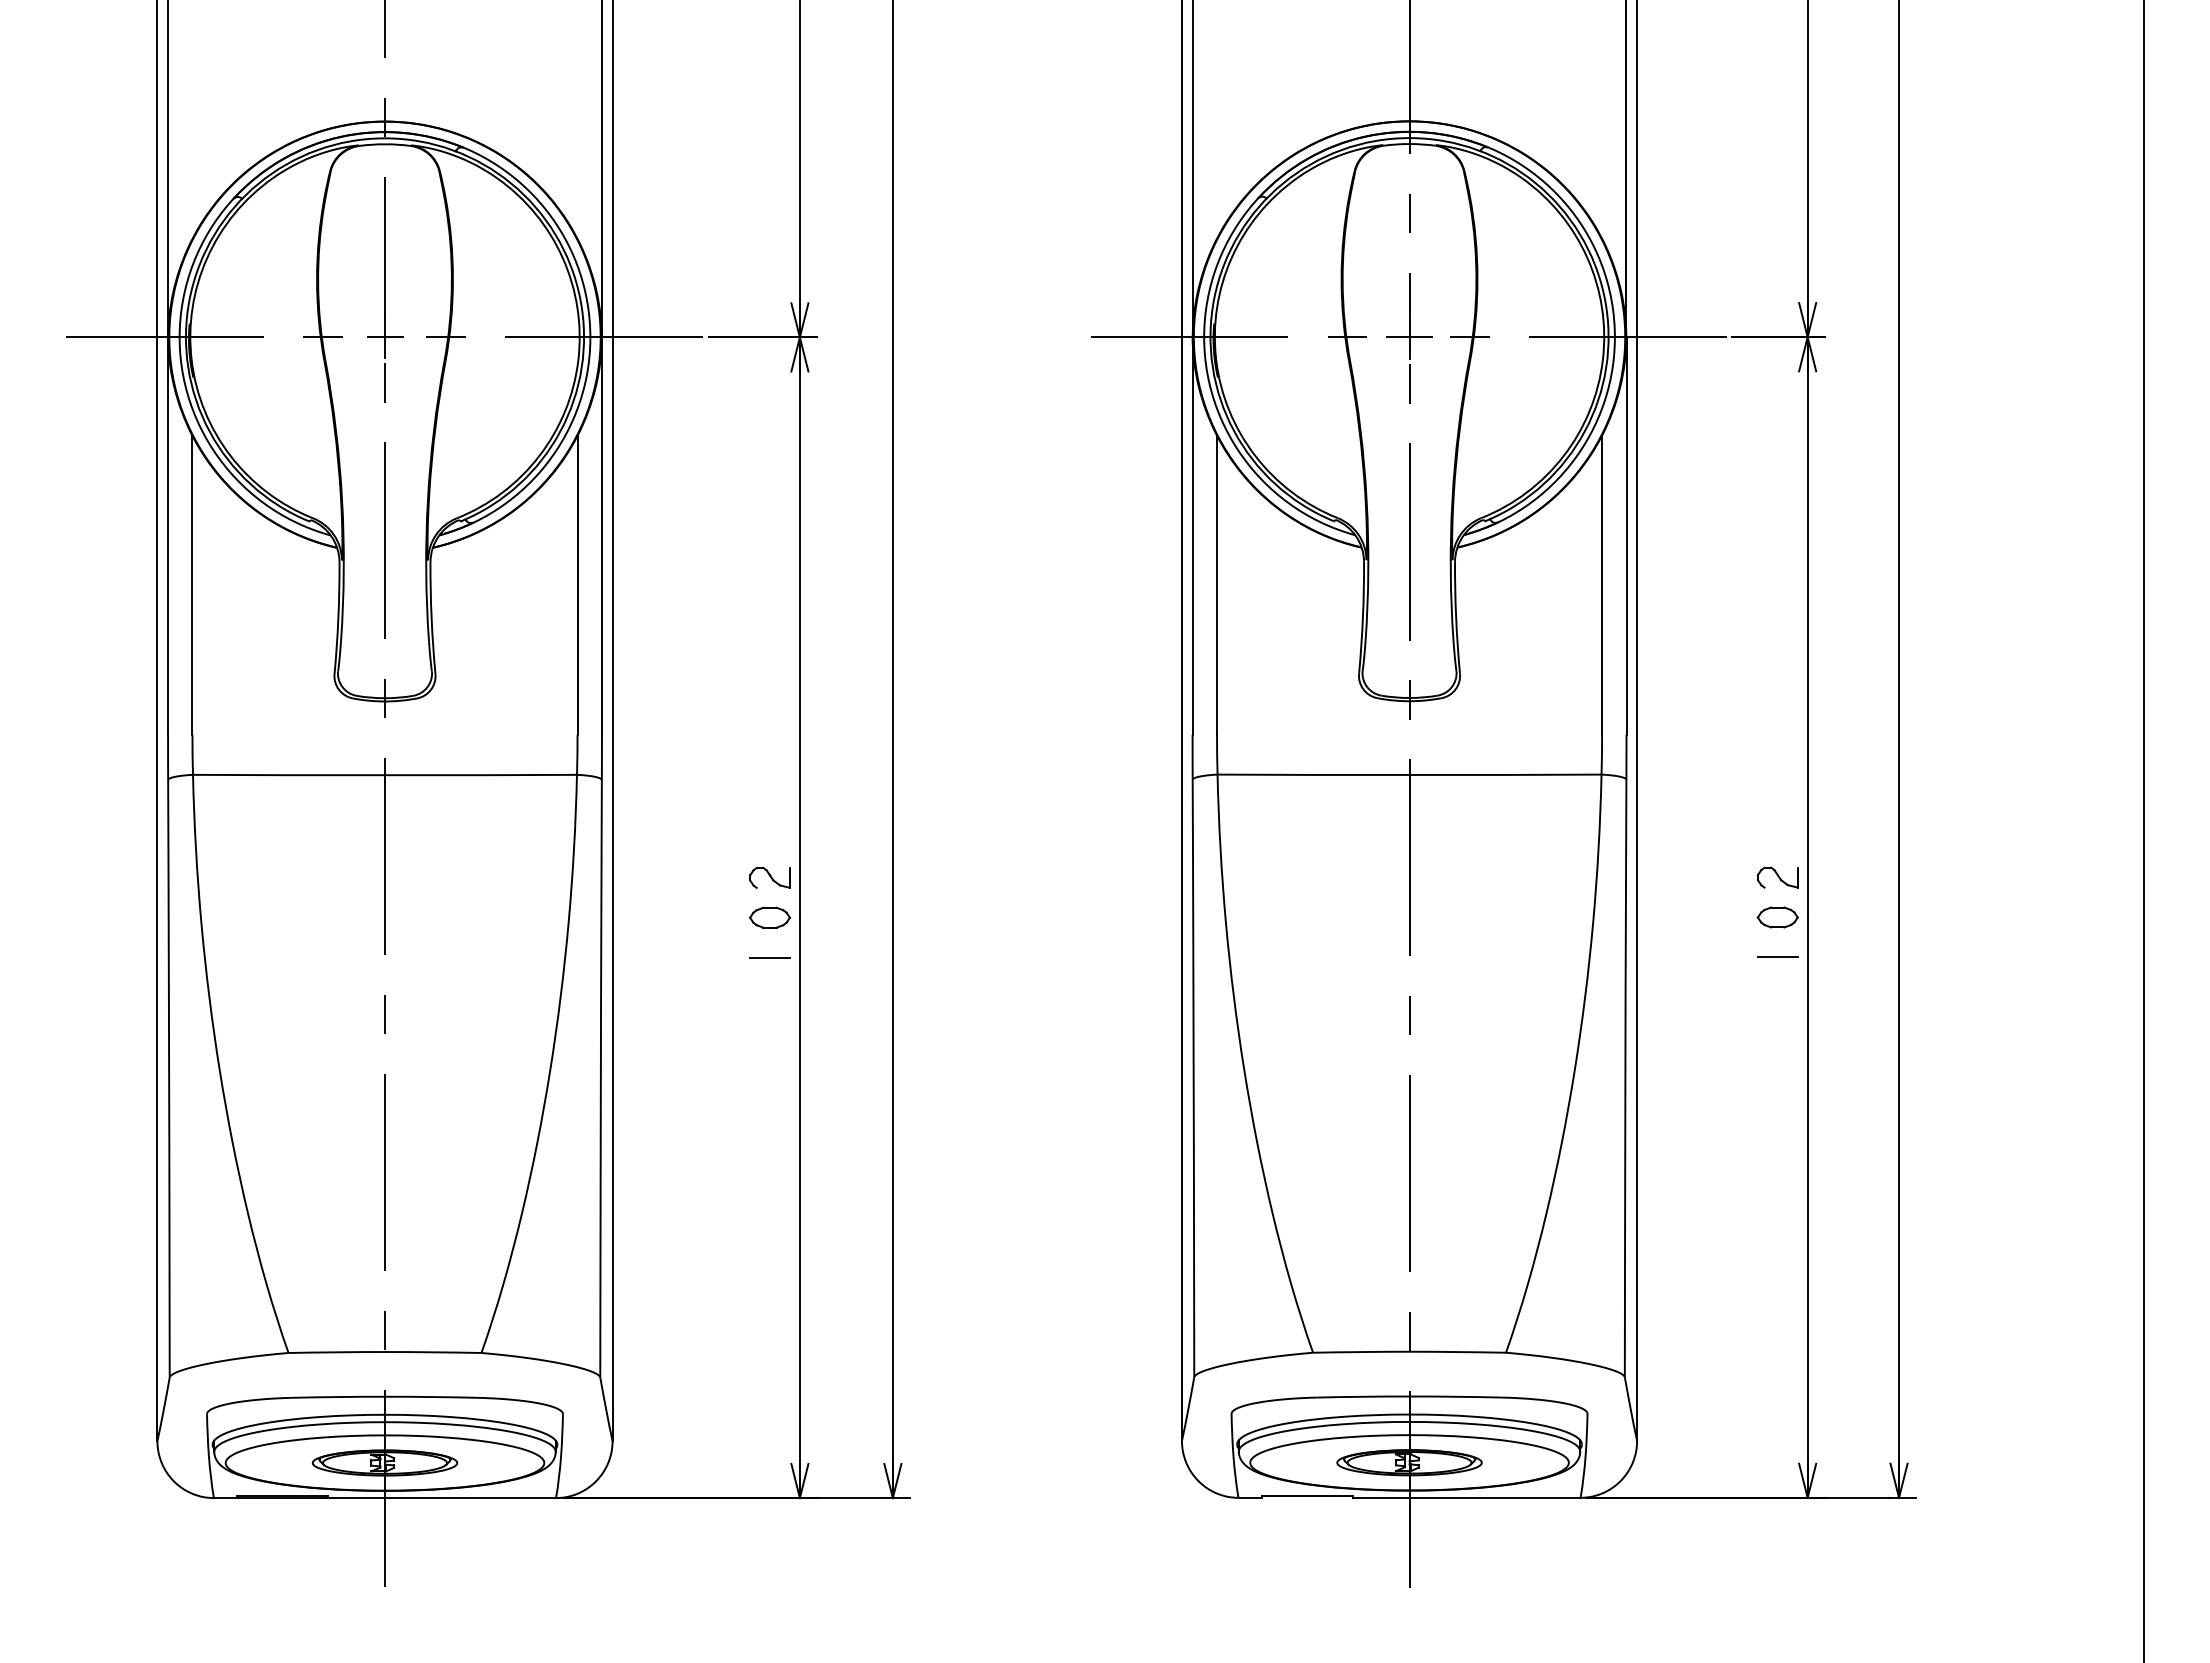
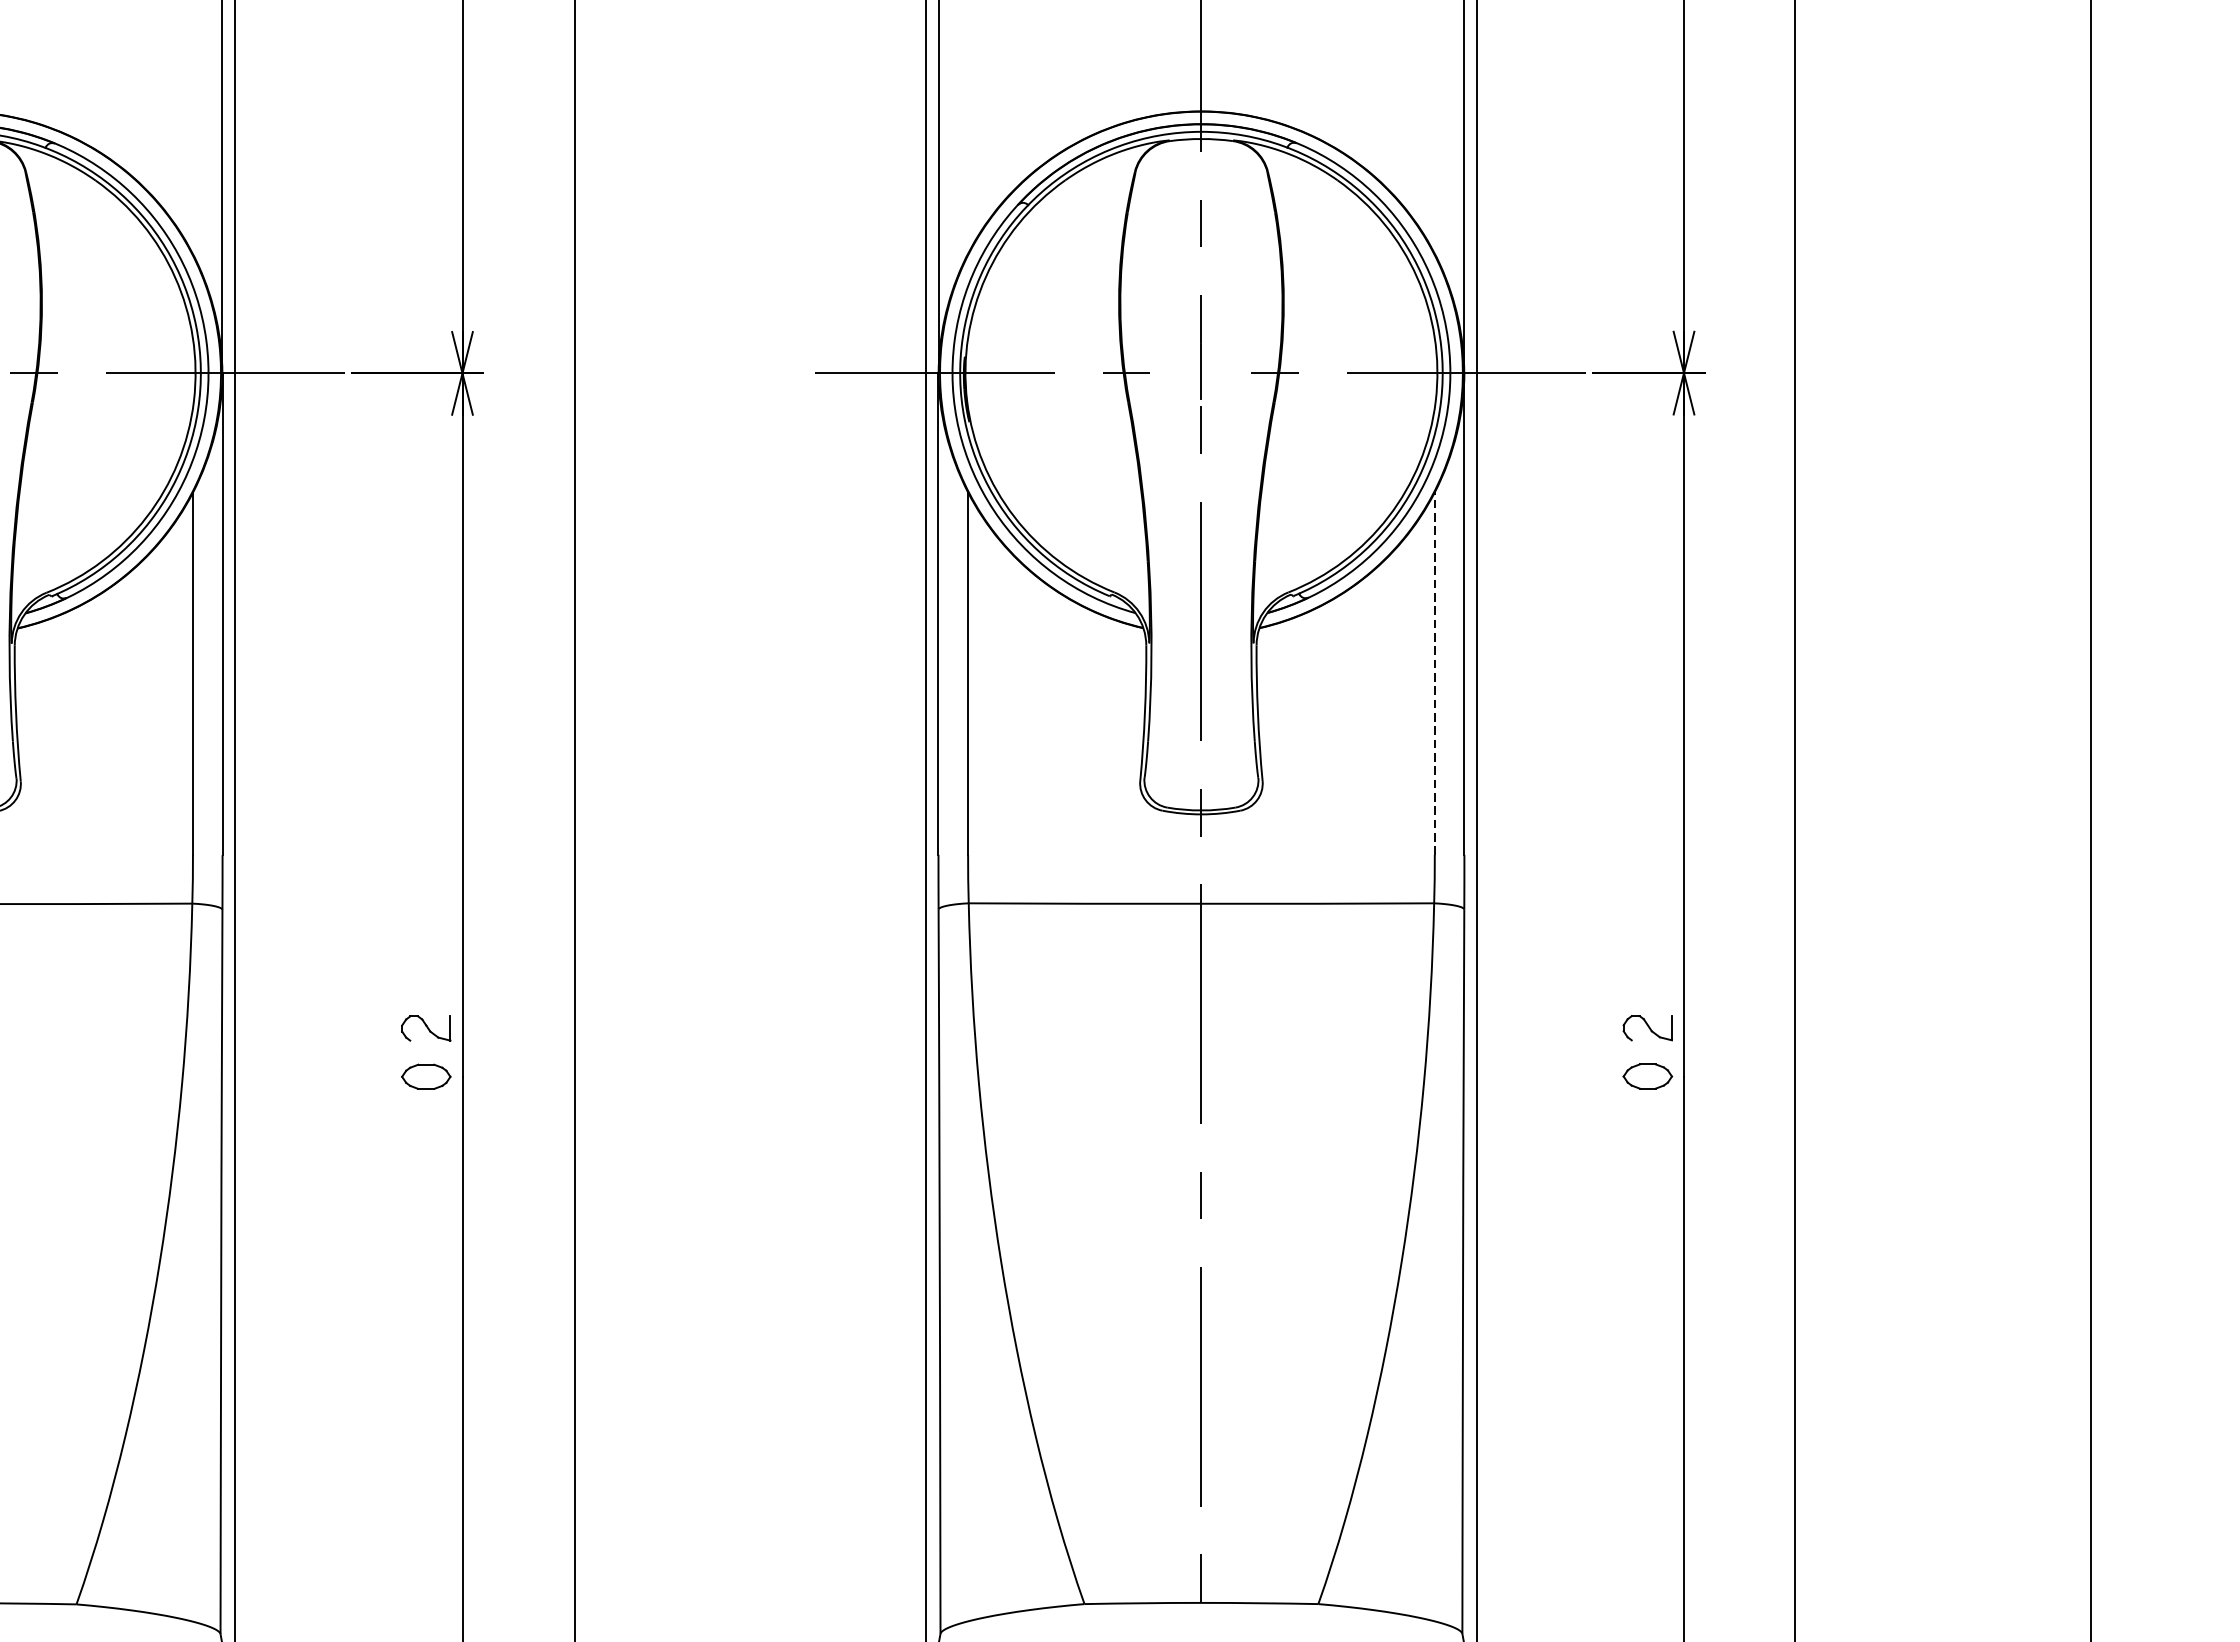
line: (1409, 337) -> (1201, 373), removed
line: (1602, 585) -> (1435, 674), solid -> dashed
line: (769, 957) -> (425, 1125), removed
line: (1777, 957) -> (1647, 1125), removed

